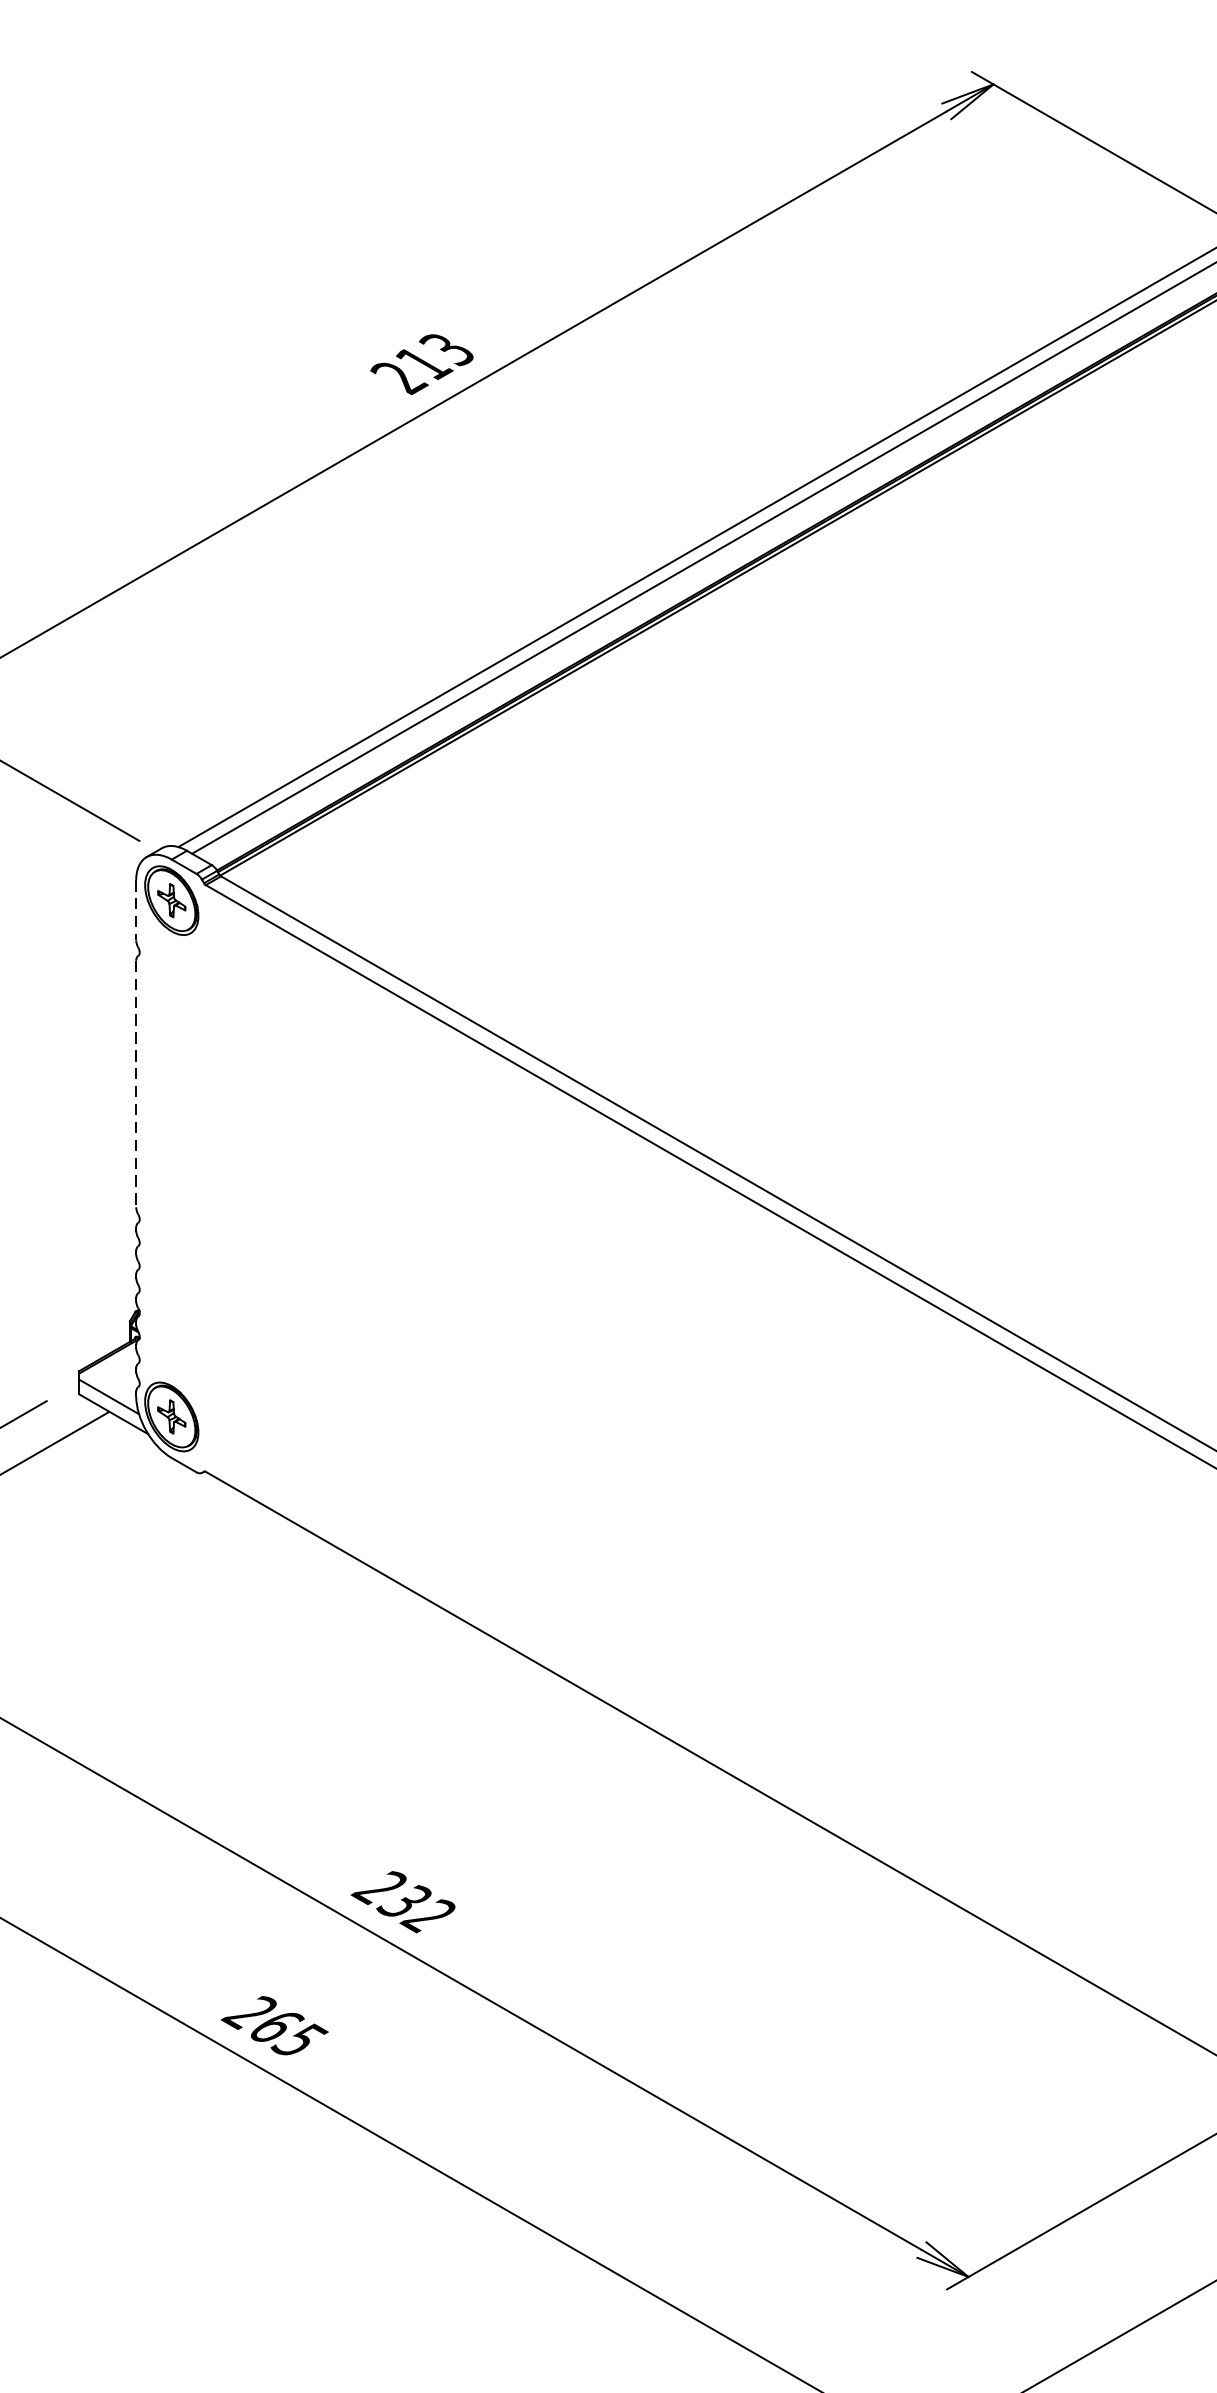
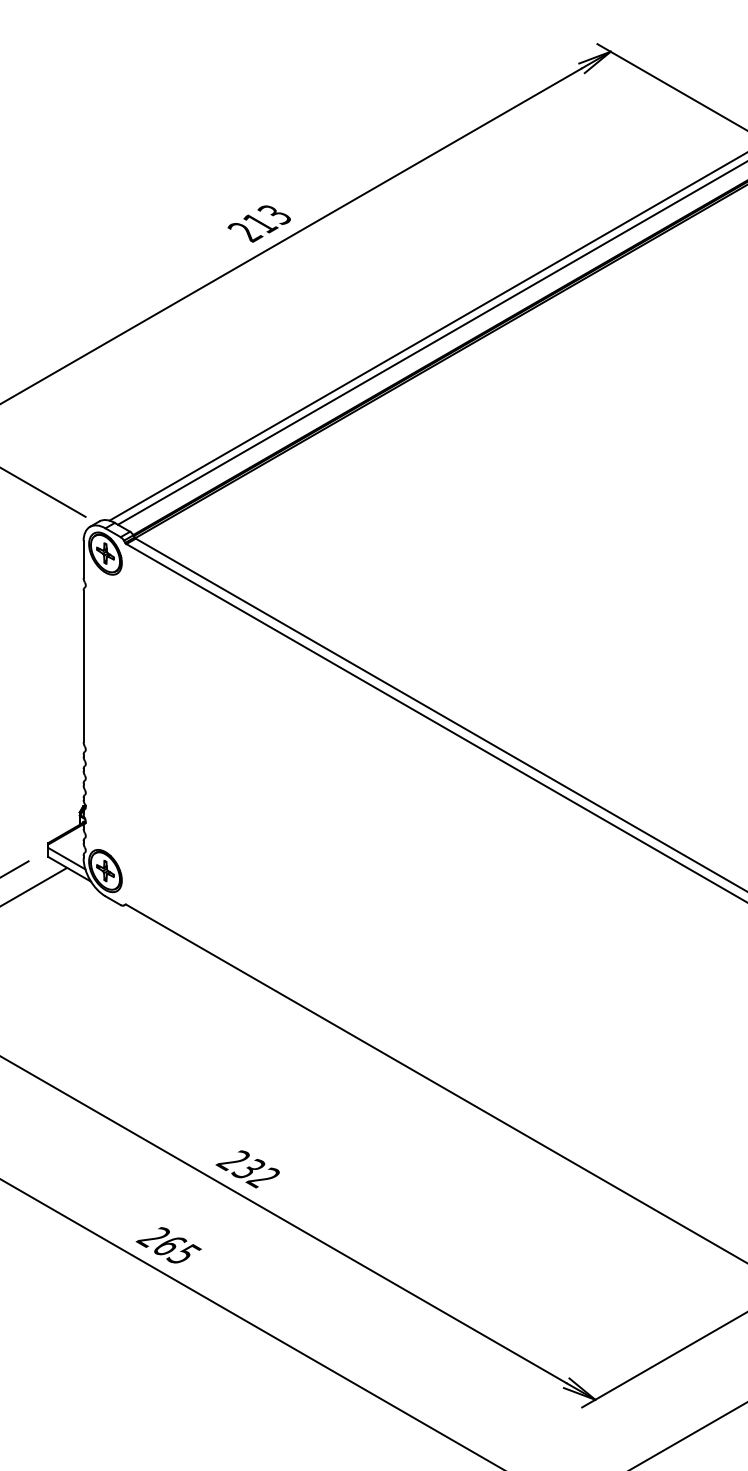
line: (136, 910) -> (83, 559), dashed -> solid
line: (136, 1084) -> (83, 666), dashed -> solid

